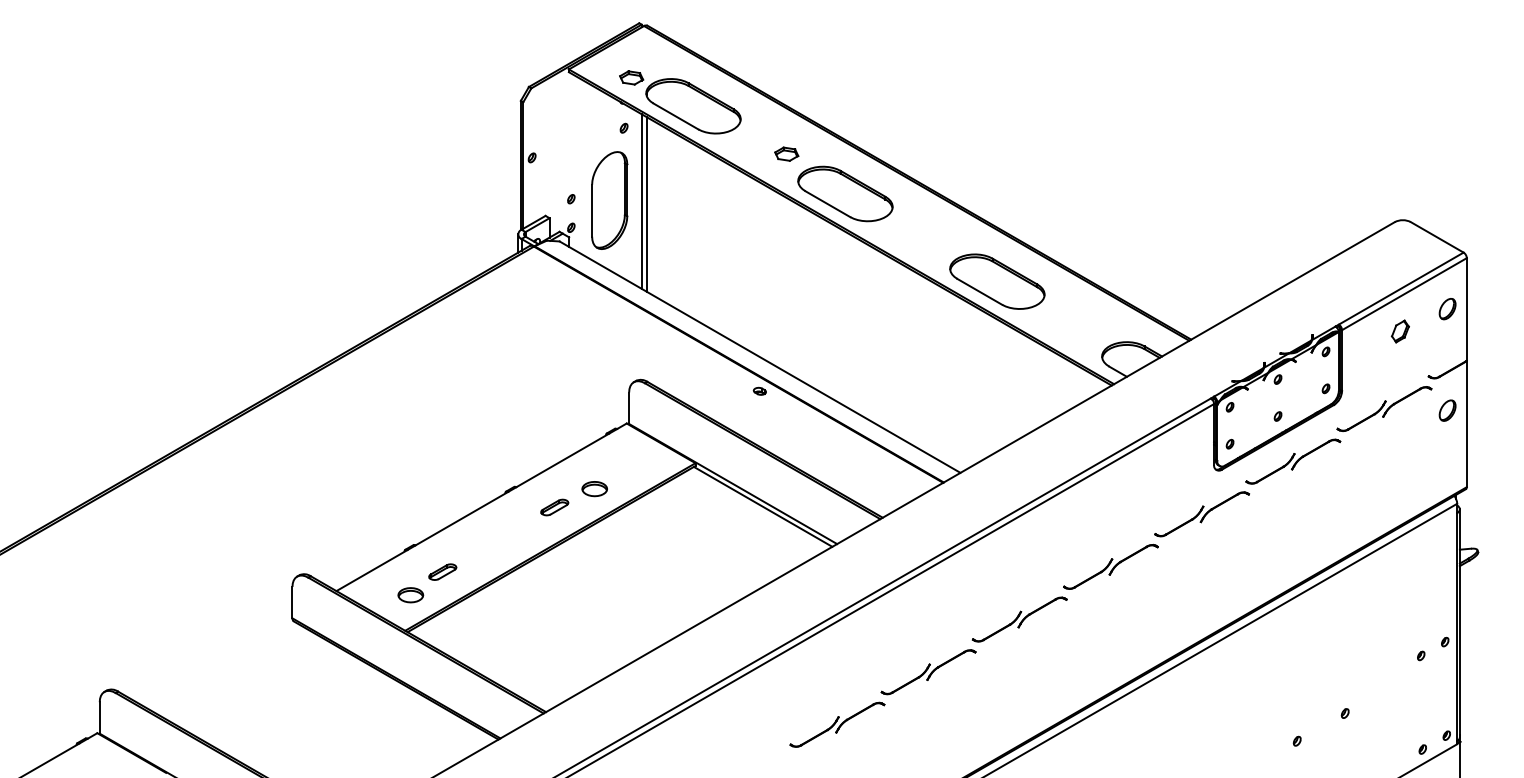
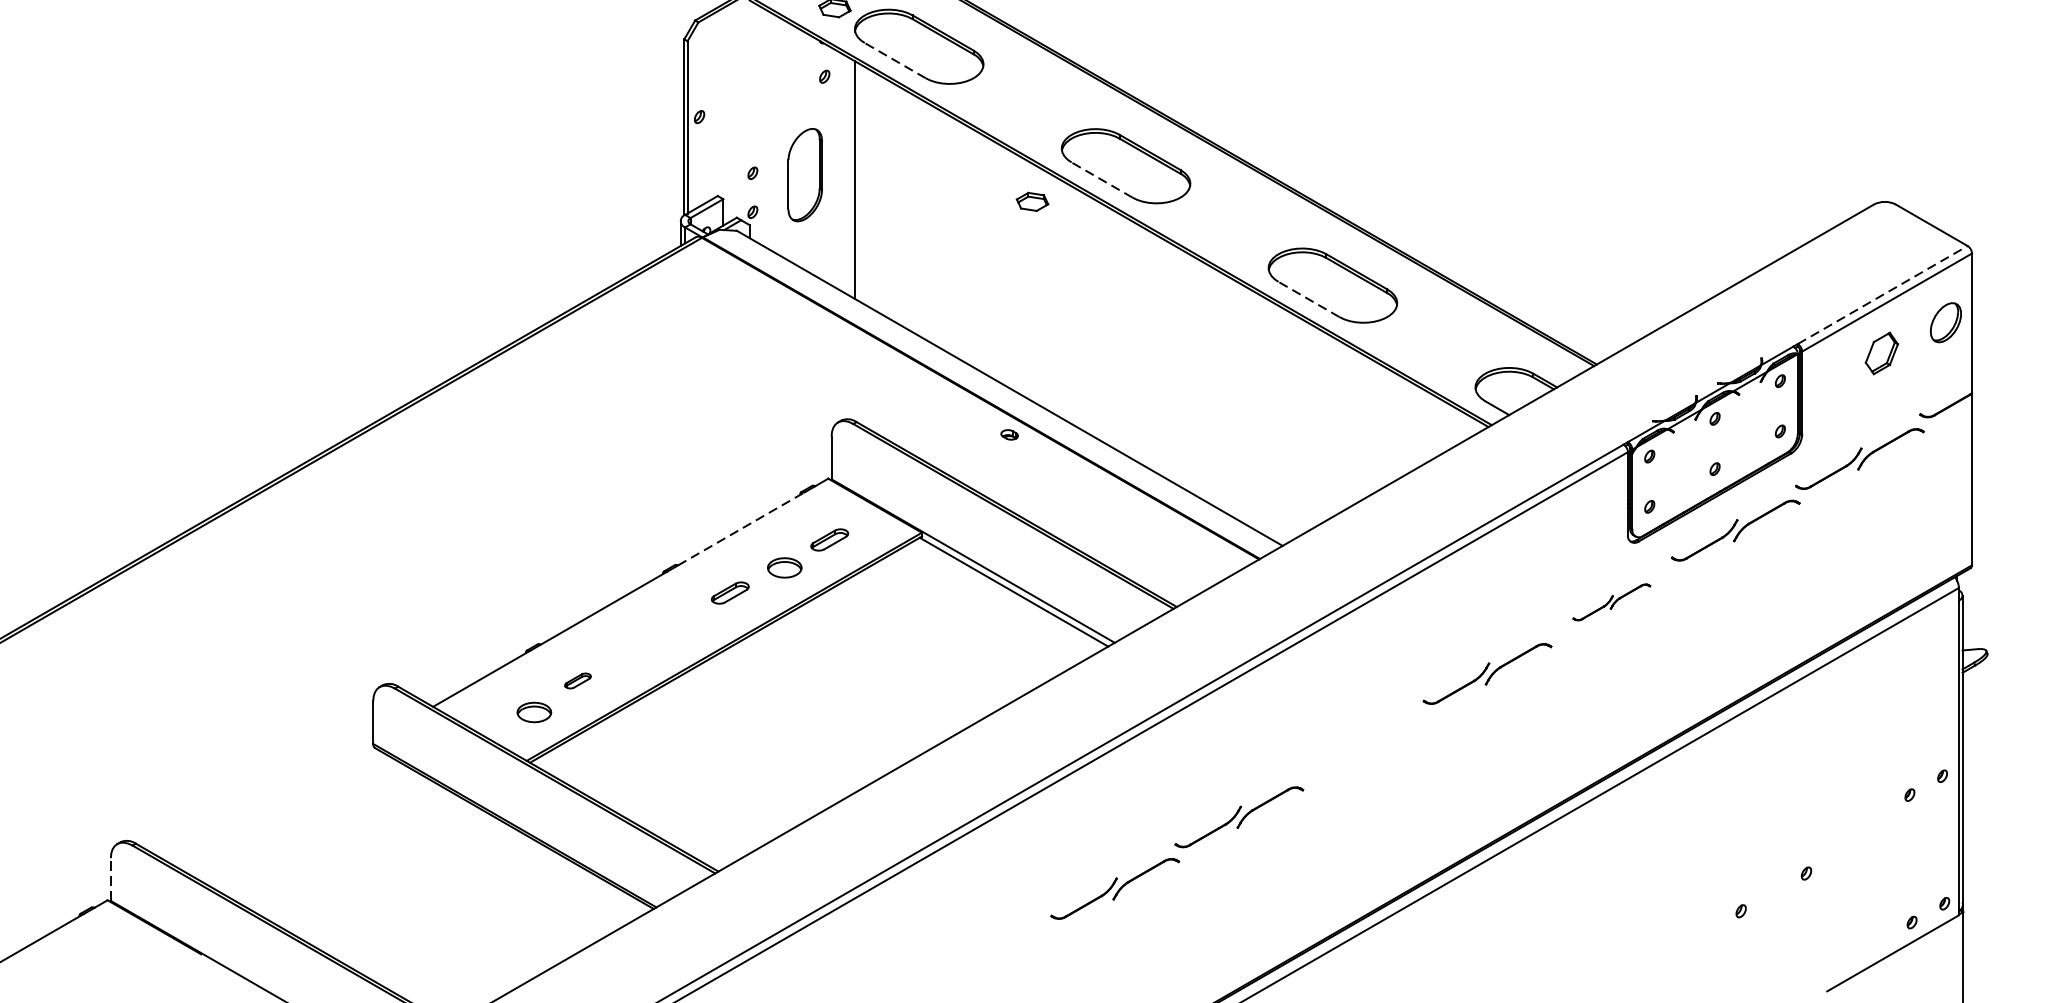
line: (675, 116) -> (894, 60), solid -> dashed
part: (786, 153) -> (1032, 200), moved
part: (609, 200) -> (804, 175), size x0.7
line: (641, 201) -> (848, 176), removed
line: (827, 204) -> (1101, 180), solid -> dashed
line: (1401, 288) -> (1883, 294), solid -> dashed
line: (979, 291) -> (1308, 298), solid -> dashed
part: (1447, 309) -> (1945, 323), size x1.4
part: (1399, 331) -> (1880, 353), size x1.4
part: (1447, 410) -> (1945, 460), removed
line: (562, 460) -> (740, 529), solid -> dashed
part: (627, 468) -> (829, 539), added
part: (1202, 514) -> (1612, 602), size x0.6
part: (442, 571) -> (577, 680), size x0.7
part: (1019, 619) -> (1363, 745), removed
line: (99, 717) -> (110, 878), solid -> dashed

